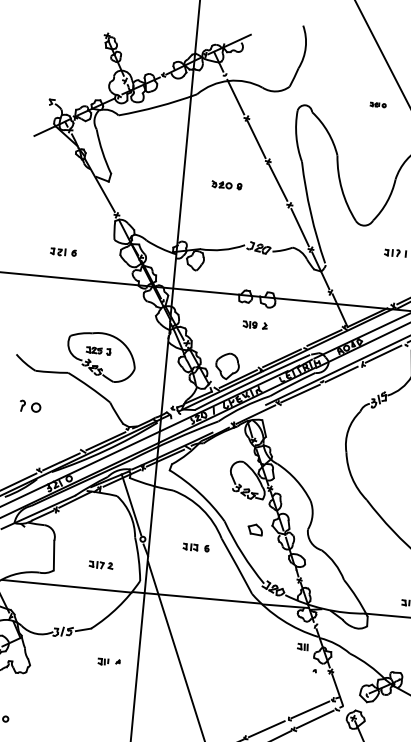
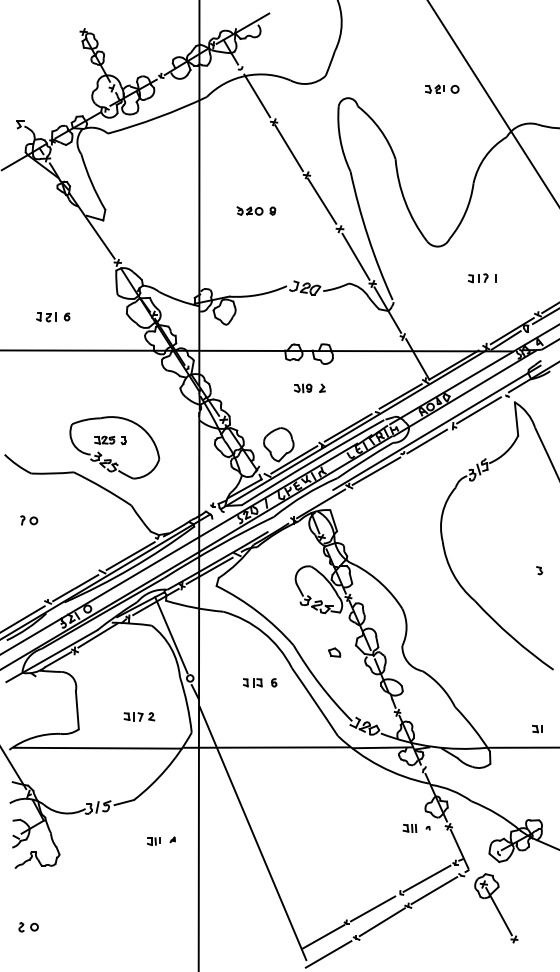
part: (378, 104) -> (442, 88), size x1.67
part: (30, 406) -> (29, 520), size x0.62
part: (255, 529) -> (334, 652), size x0.62
part: (302, 647) -> (409, 828), moved

